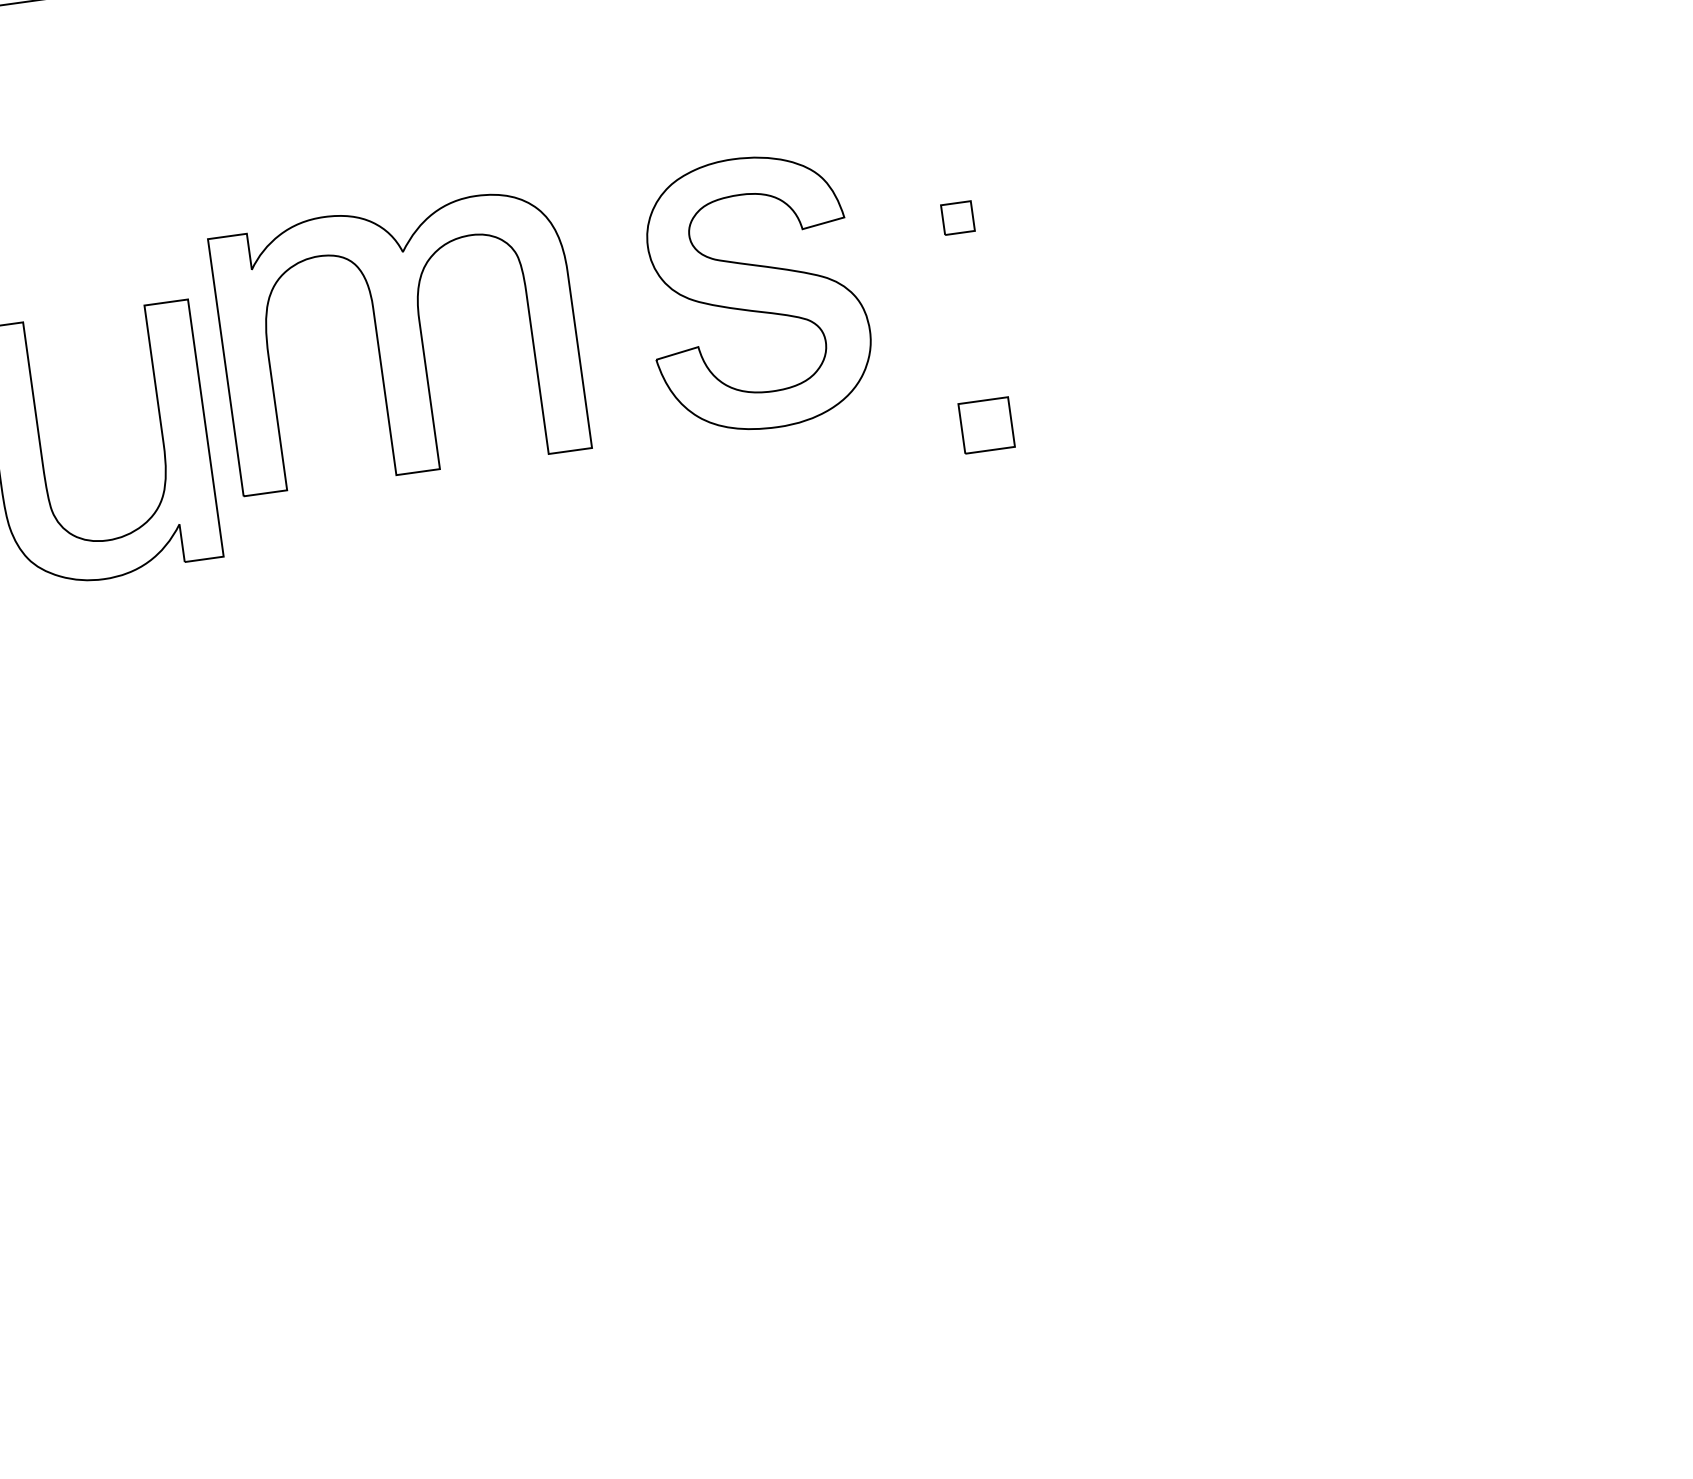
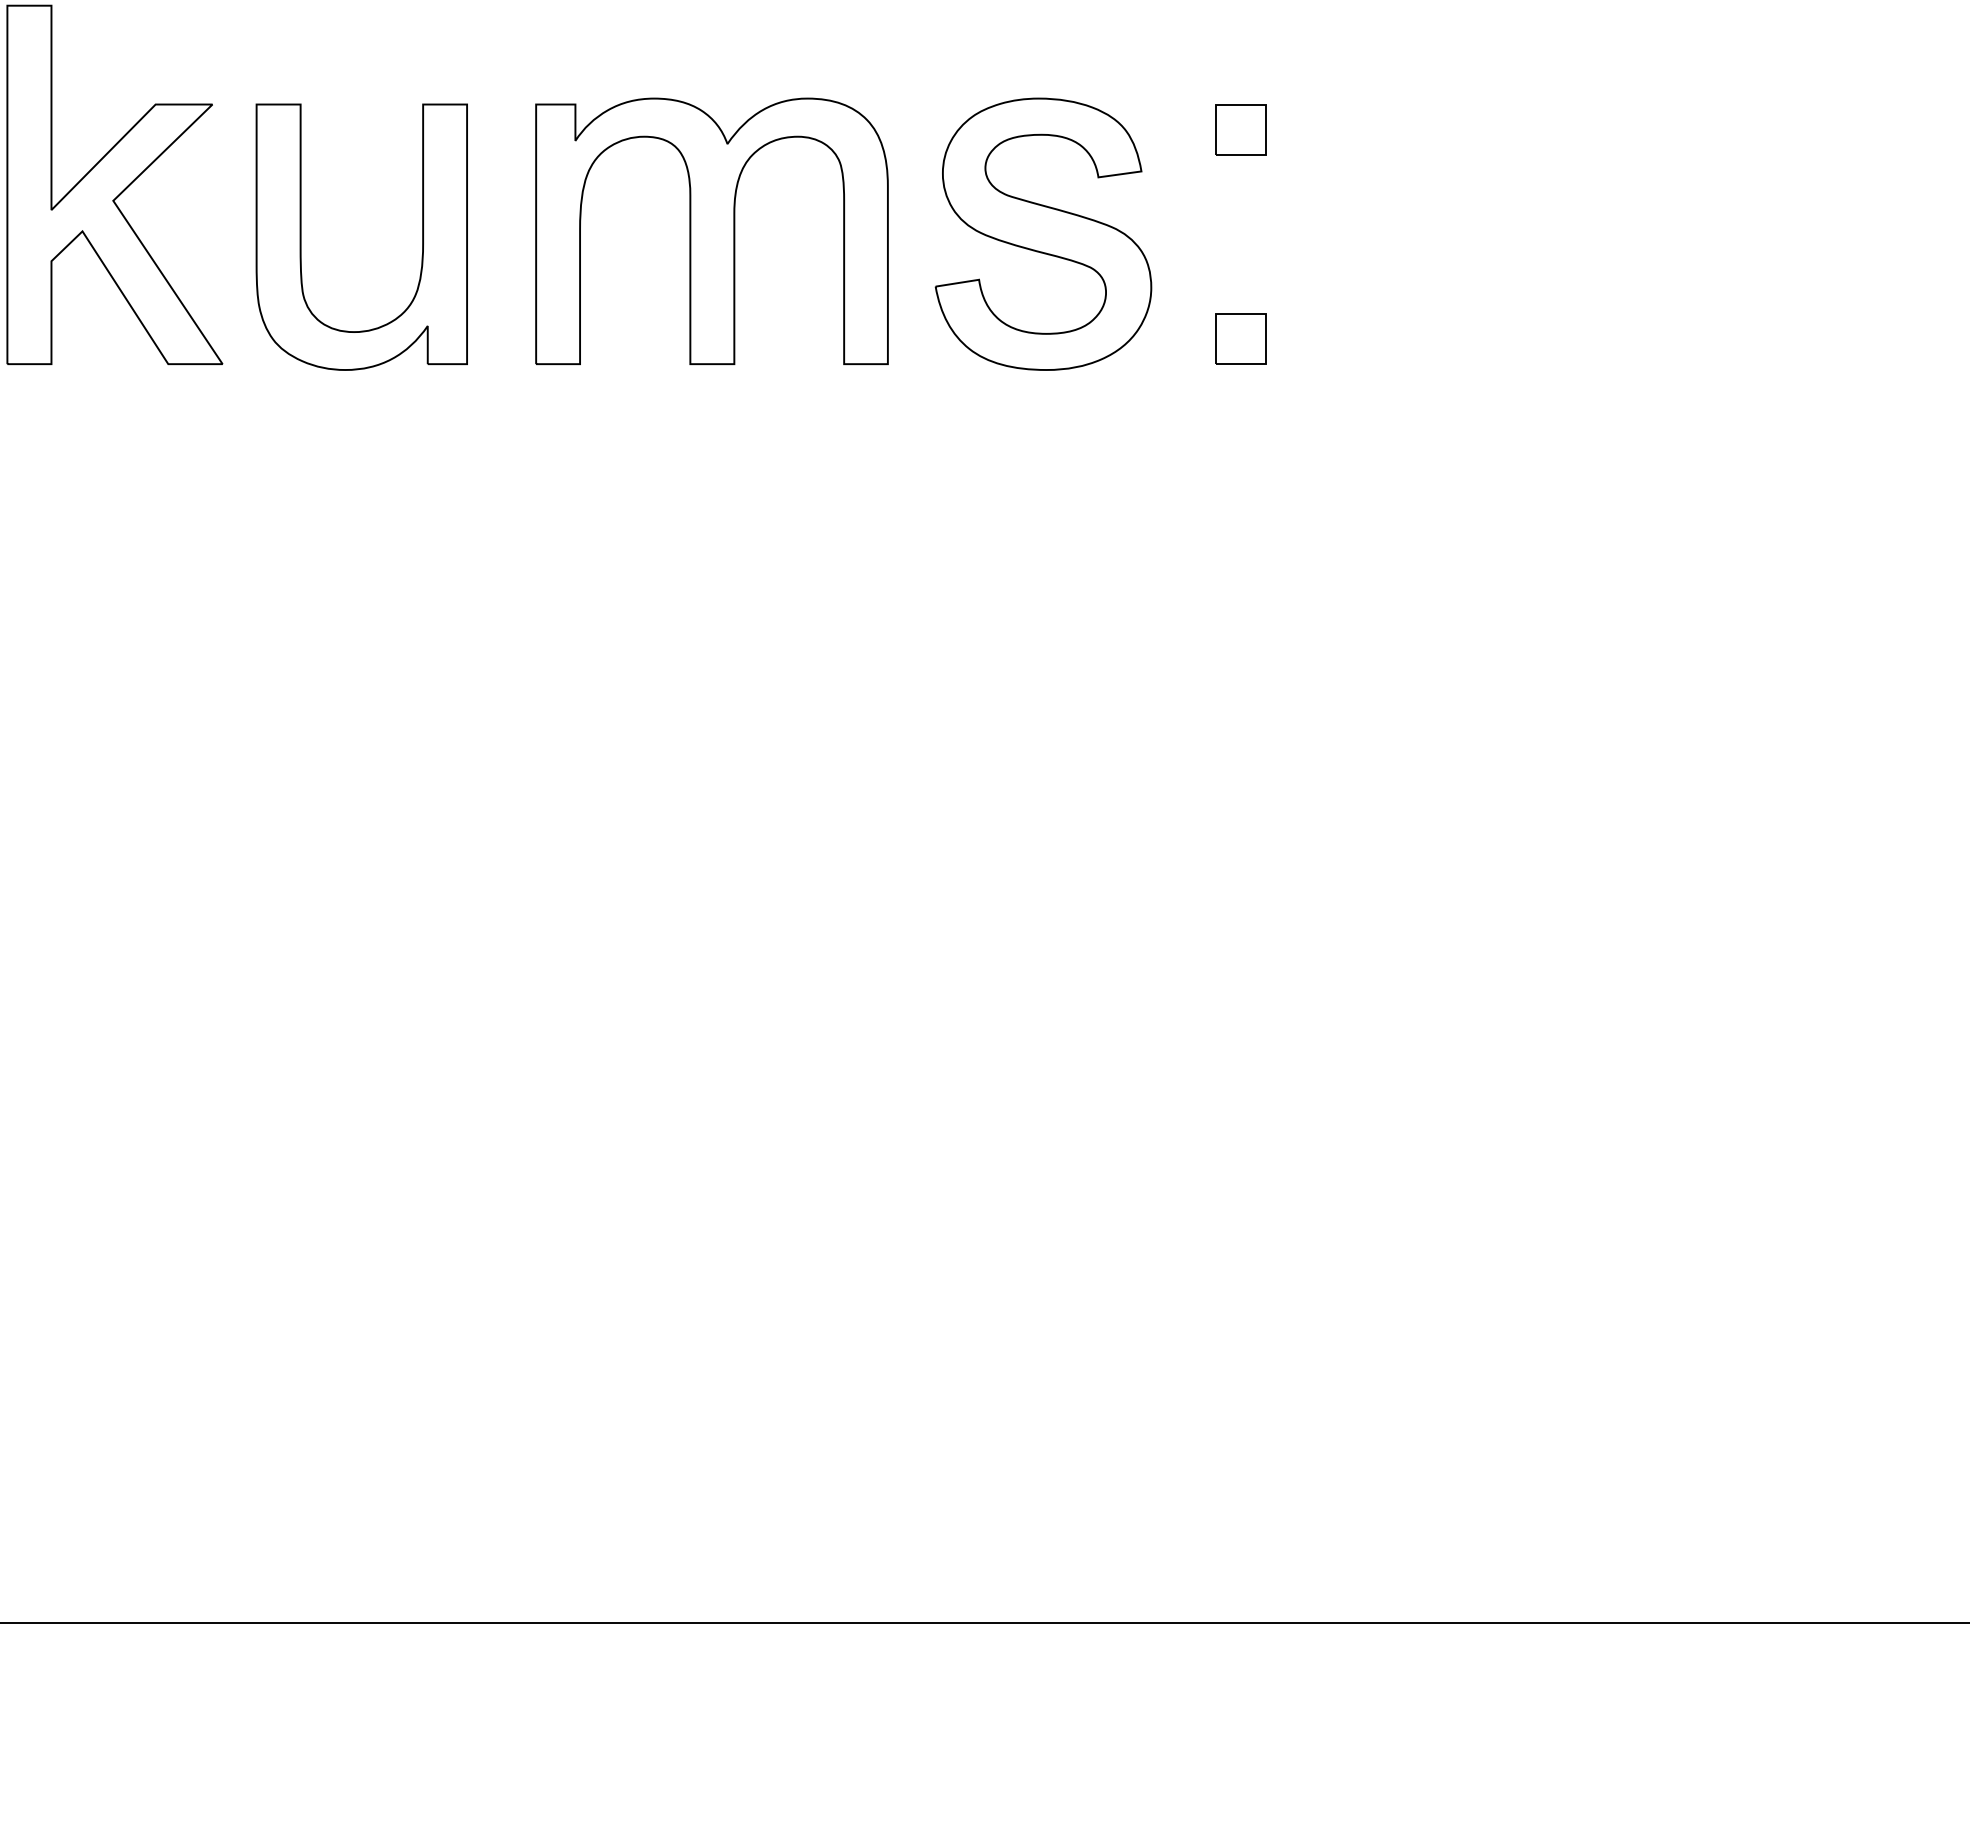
part: (957, 217) -> (1240, 129), size x1.67
part: (755, 292) -> (1043, 233), moved
part: (398, 339) -> (711, 230), moved

